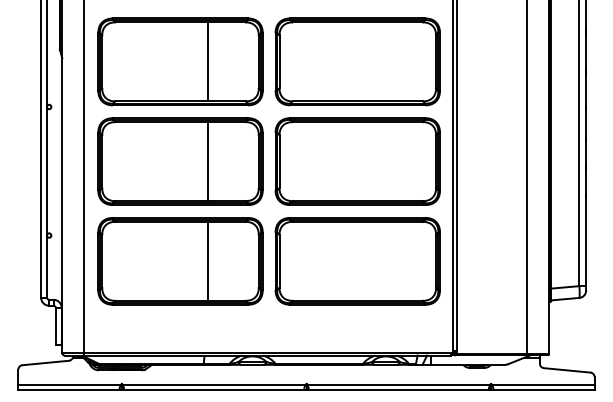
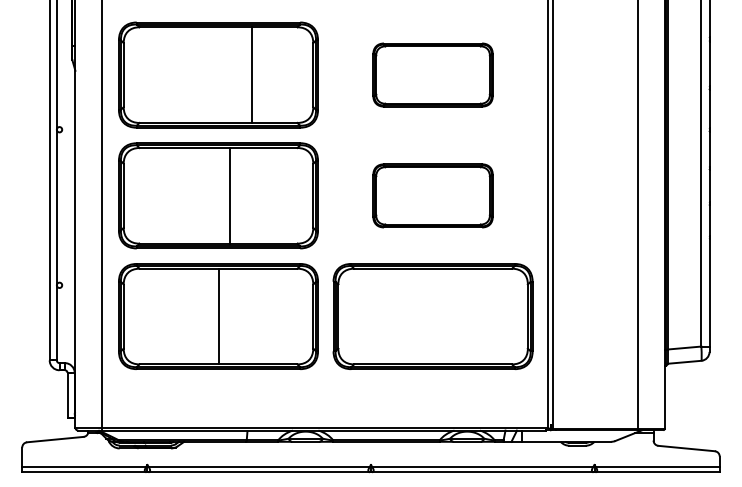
part: (357, 61) -> (432, 74), size x0.6
line: (208, 161) -> (230, 195), moved
part: (357, 161) -> (432, 195), size x0.6
line: (208, 261) -> (219, 316), moved

